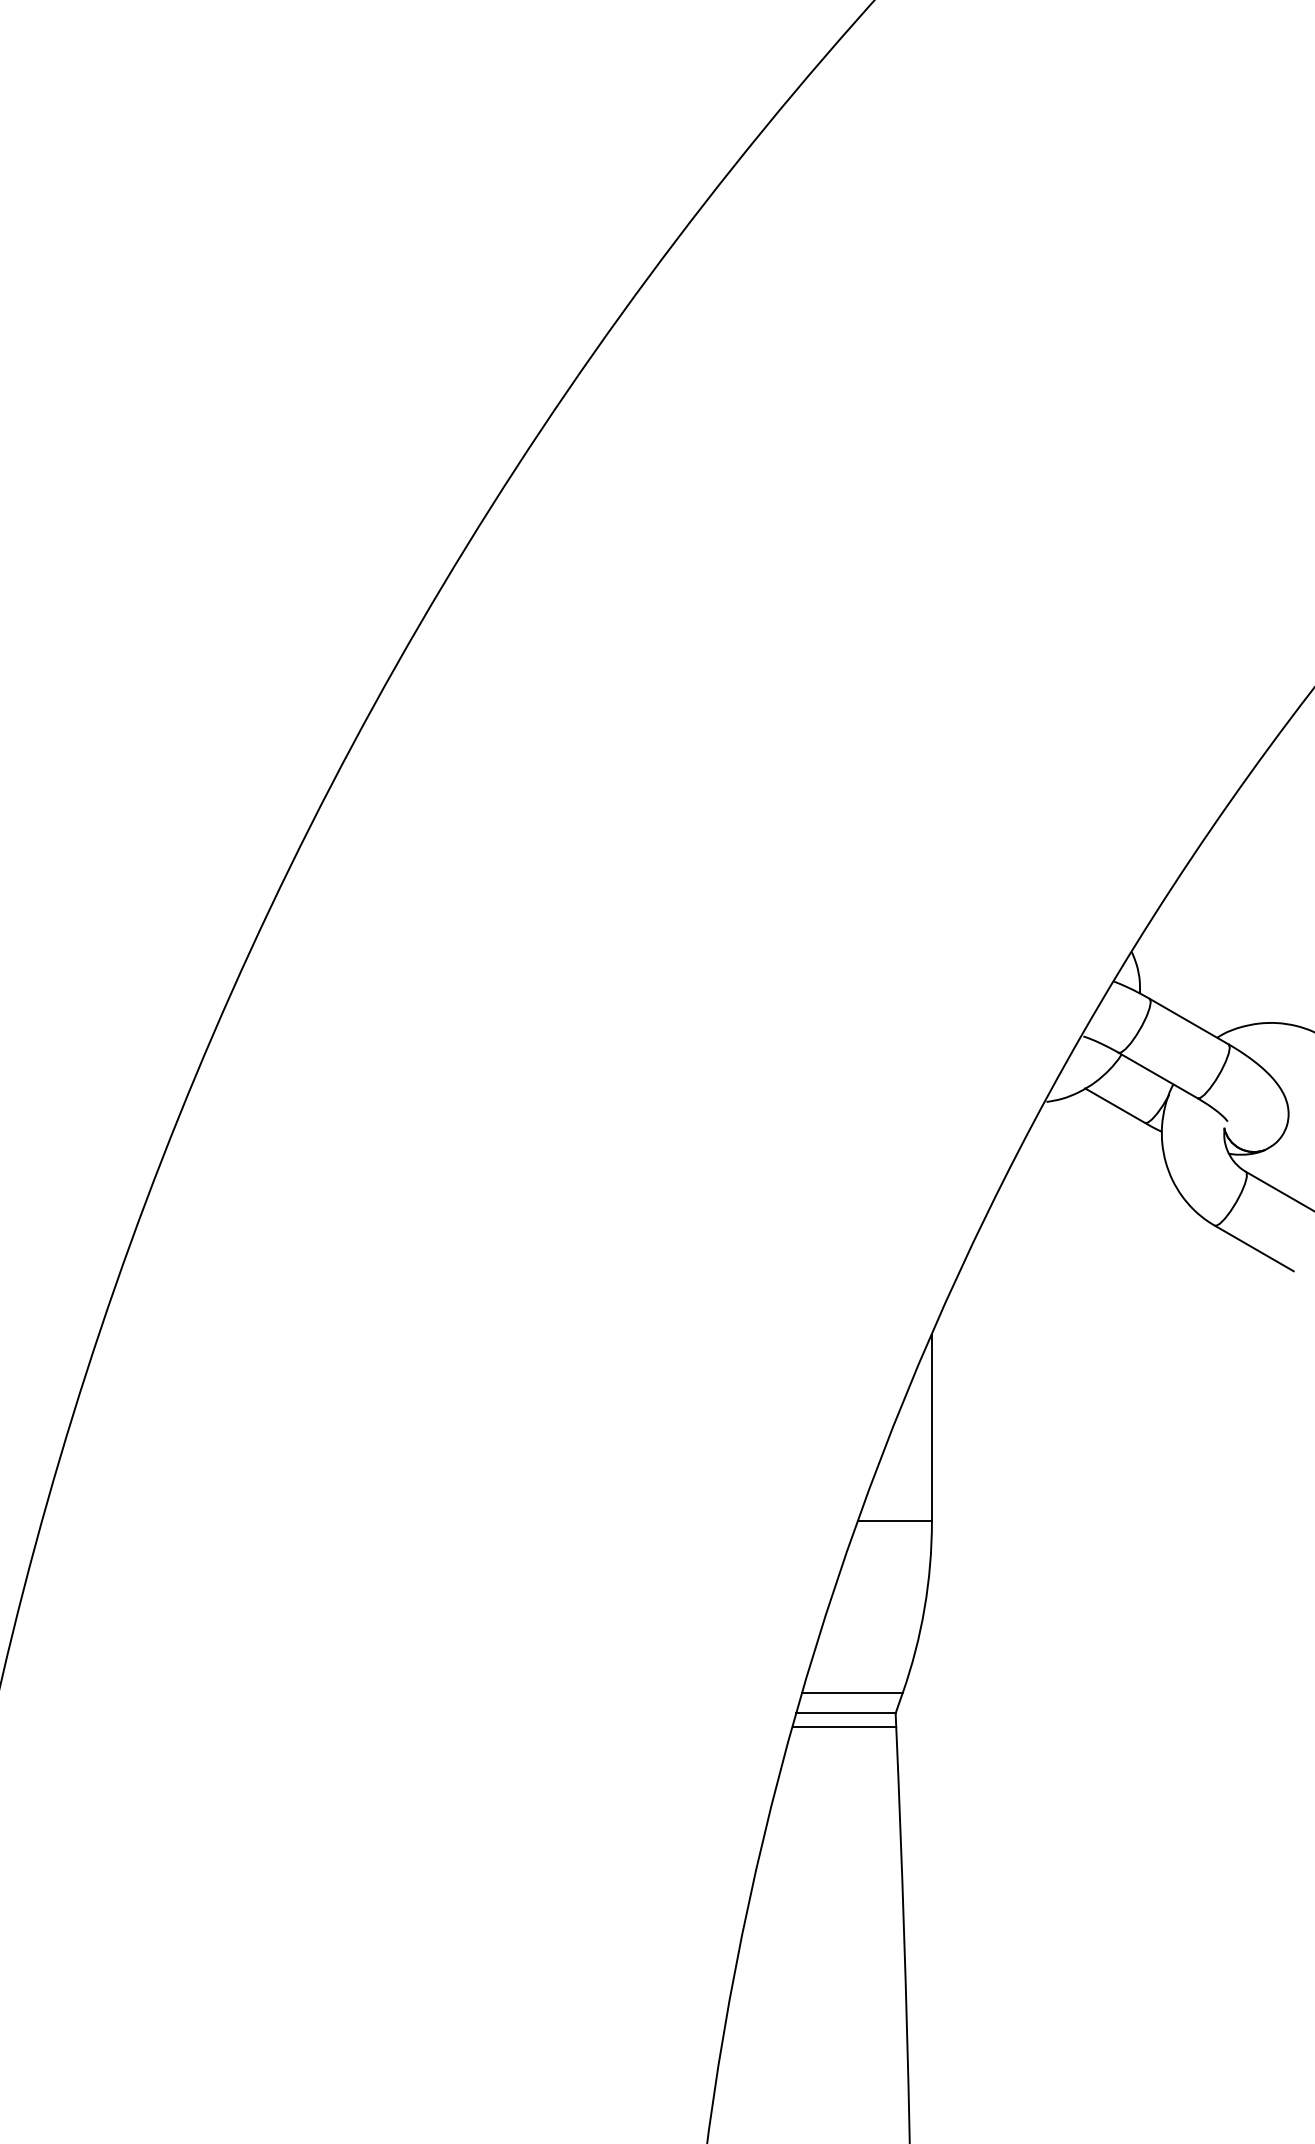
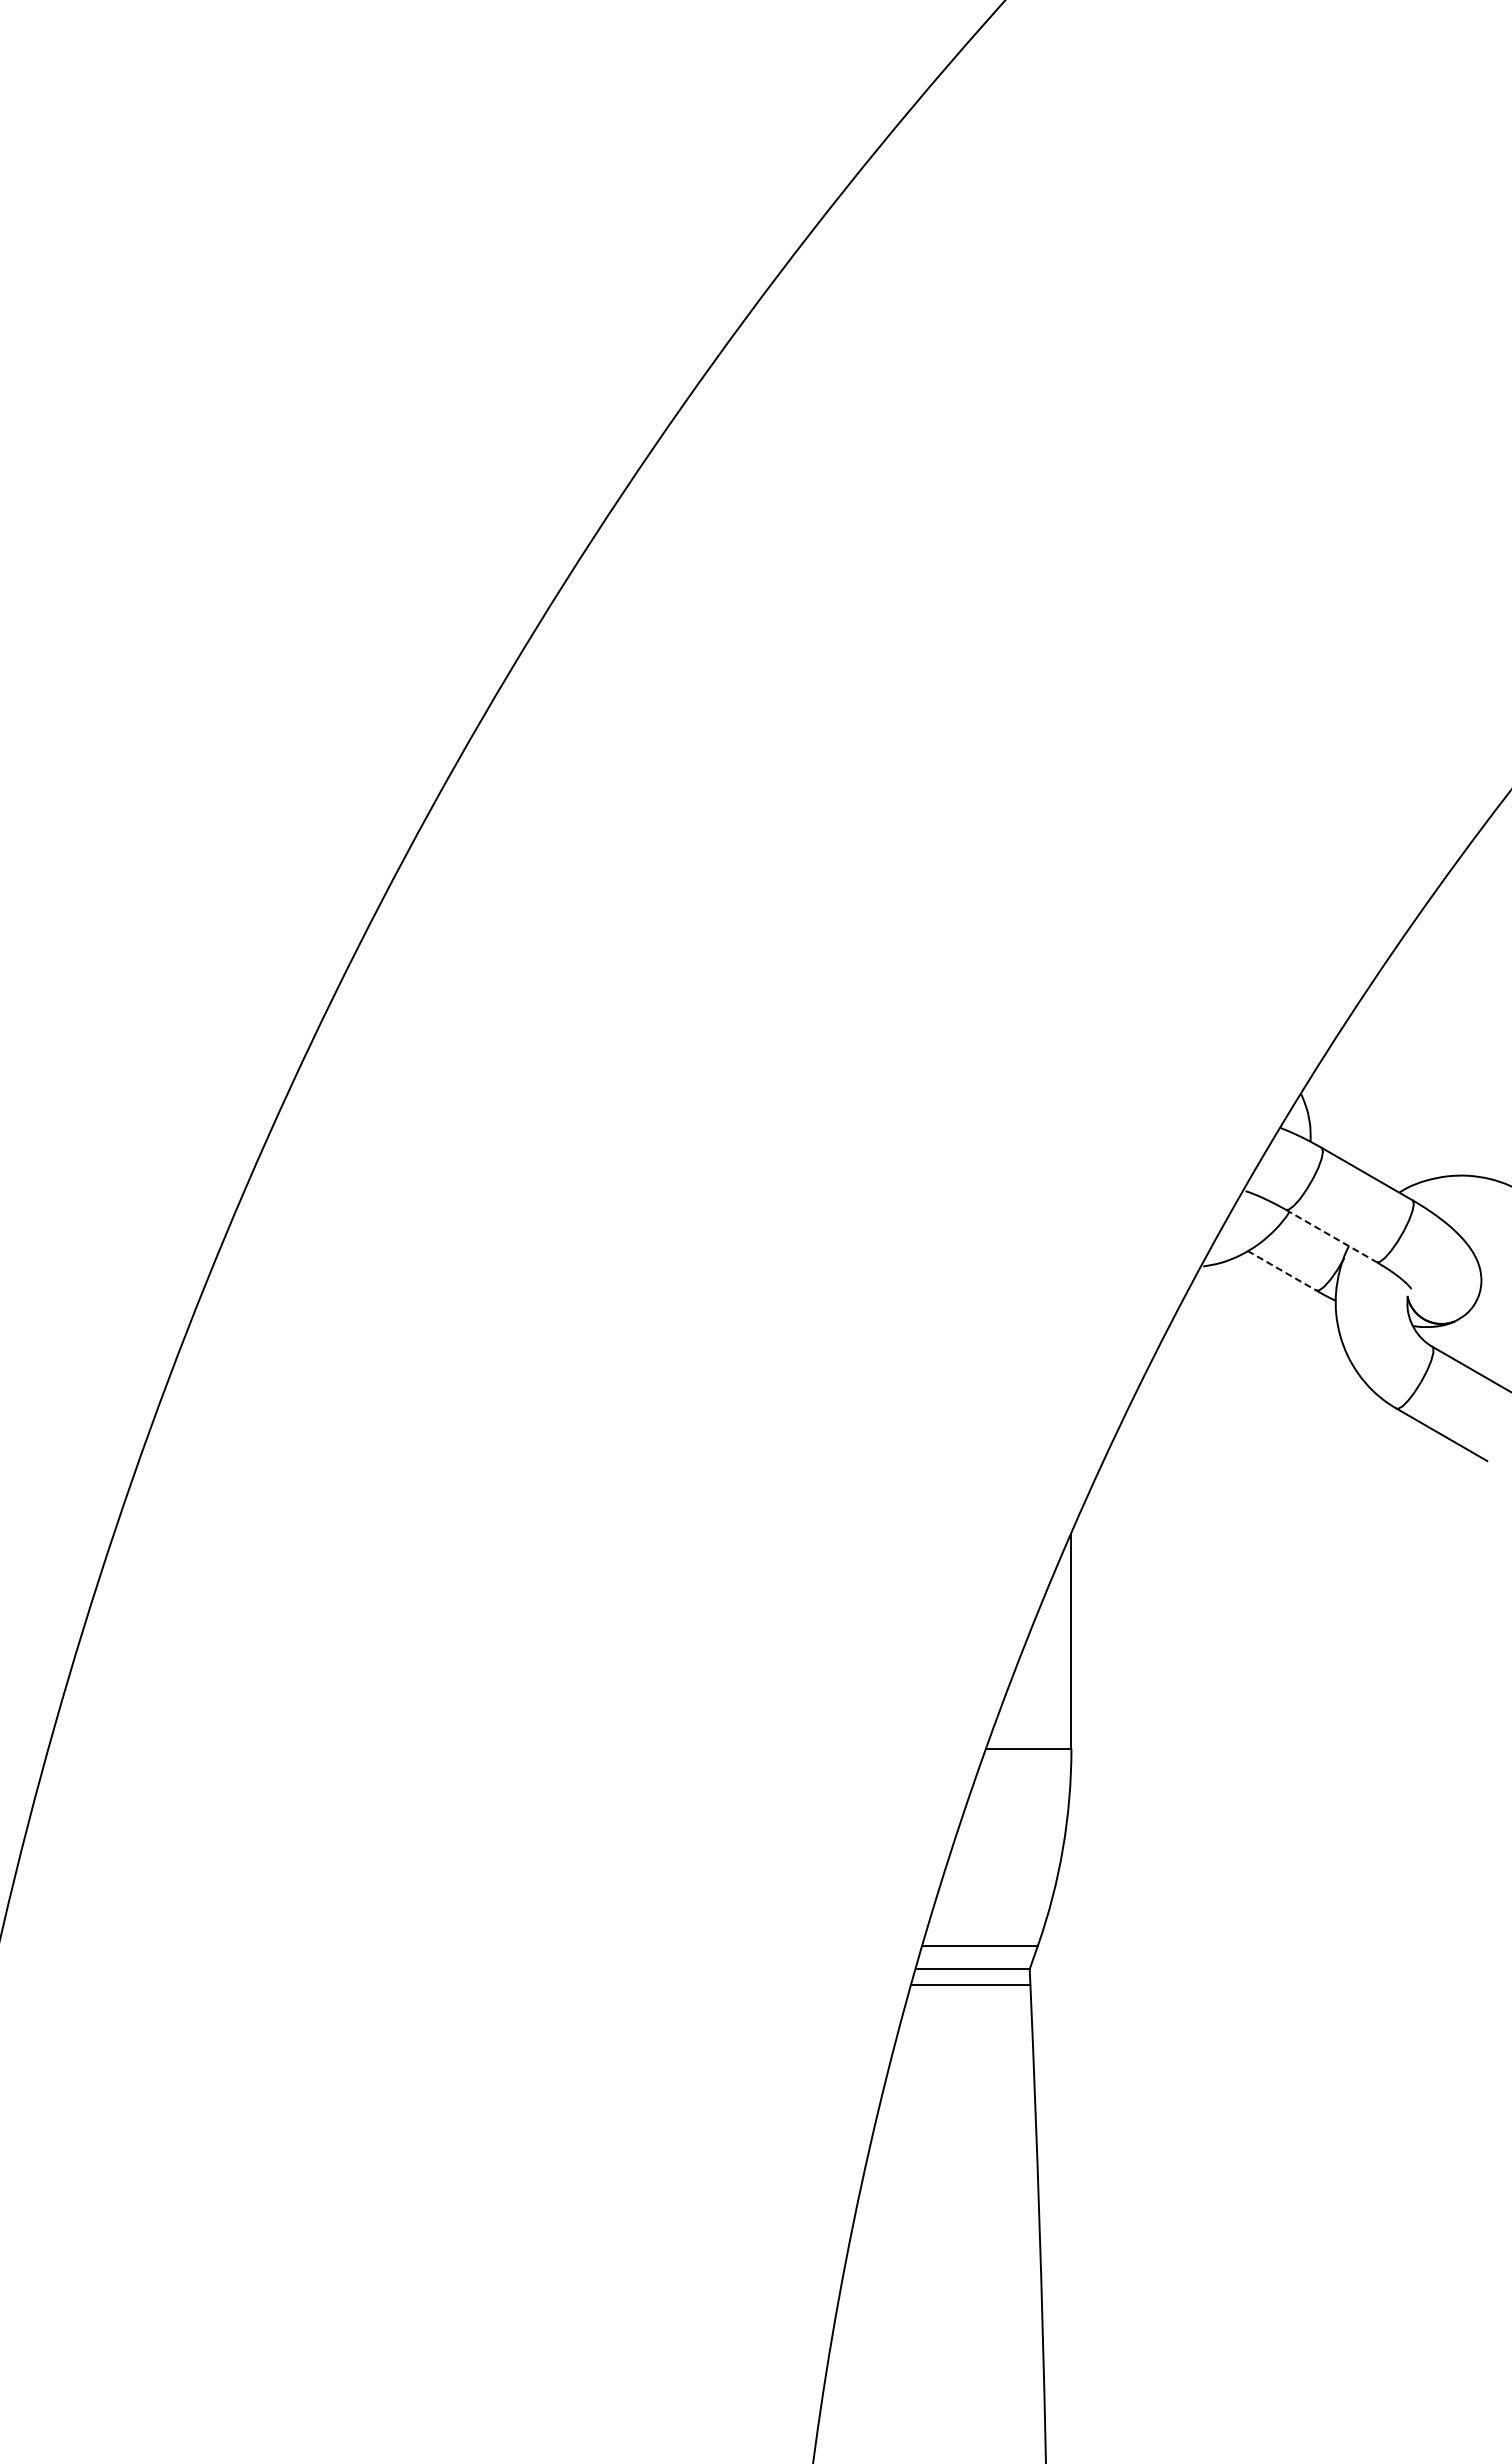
line: (1158, 1075) -> (1331, 1236), solid -> dashed
line: (1114, 1105) -> (1281, 1270), solid -> dashed

